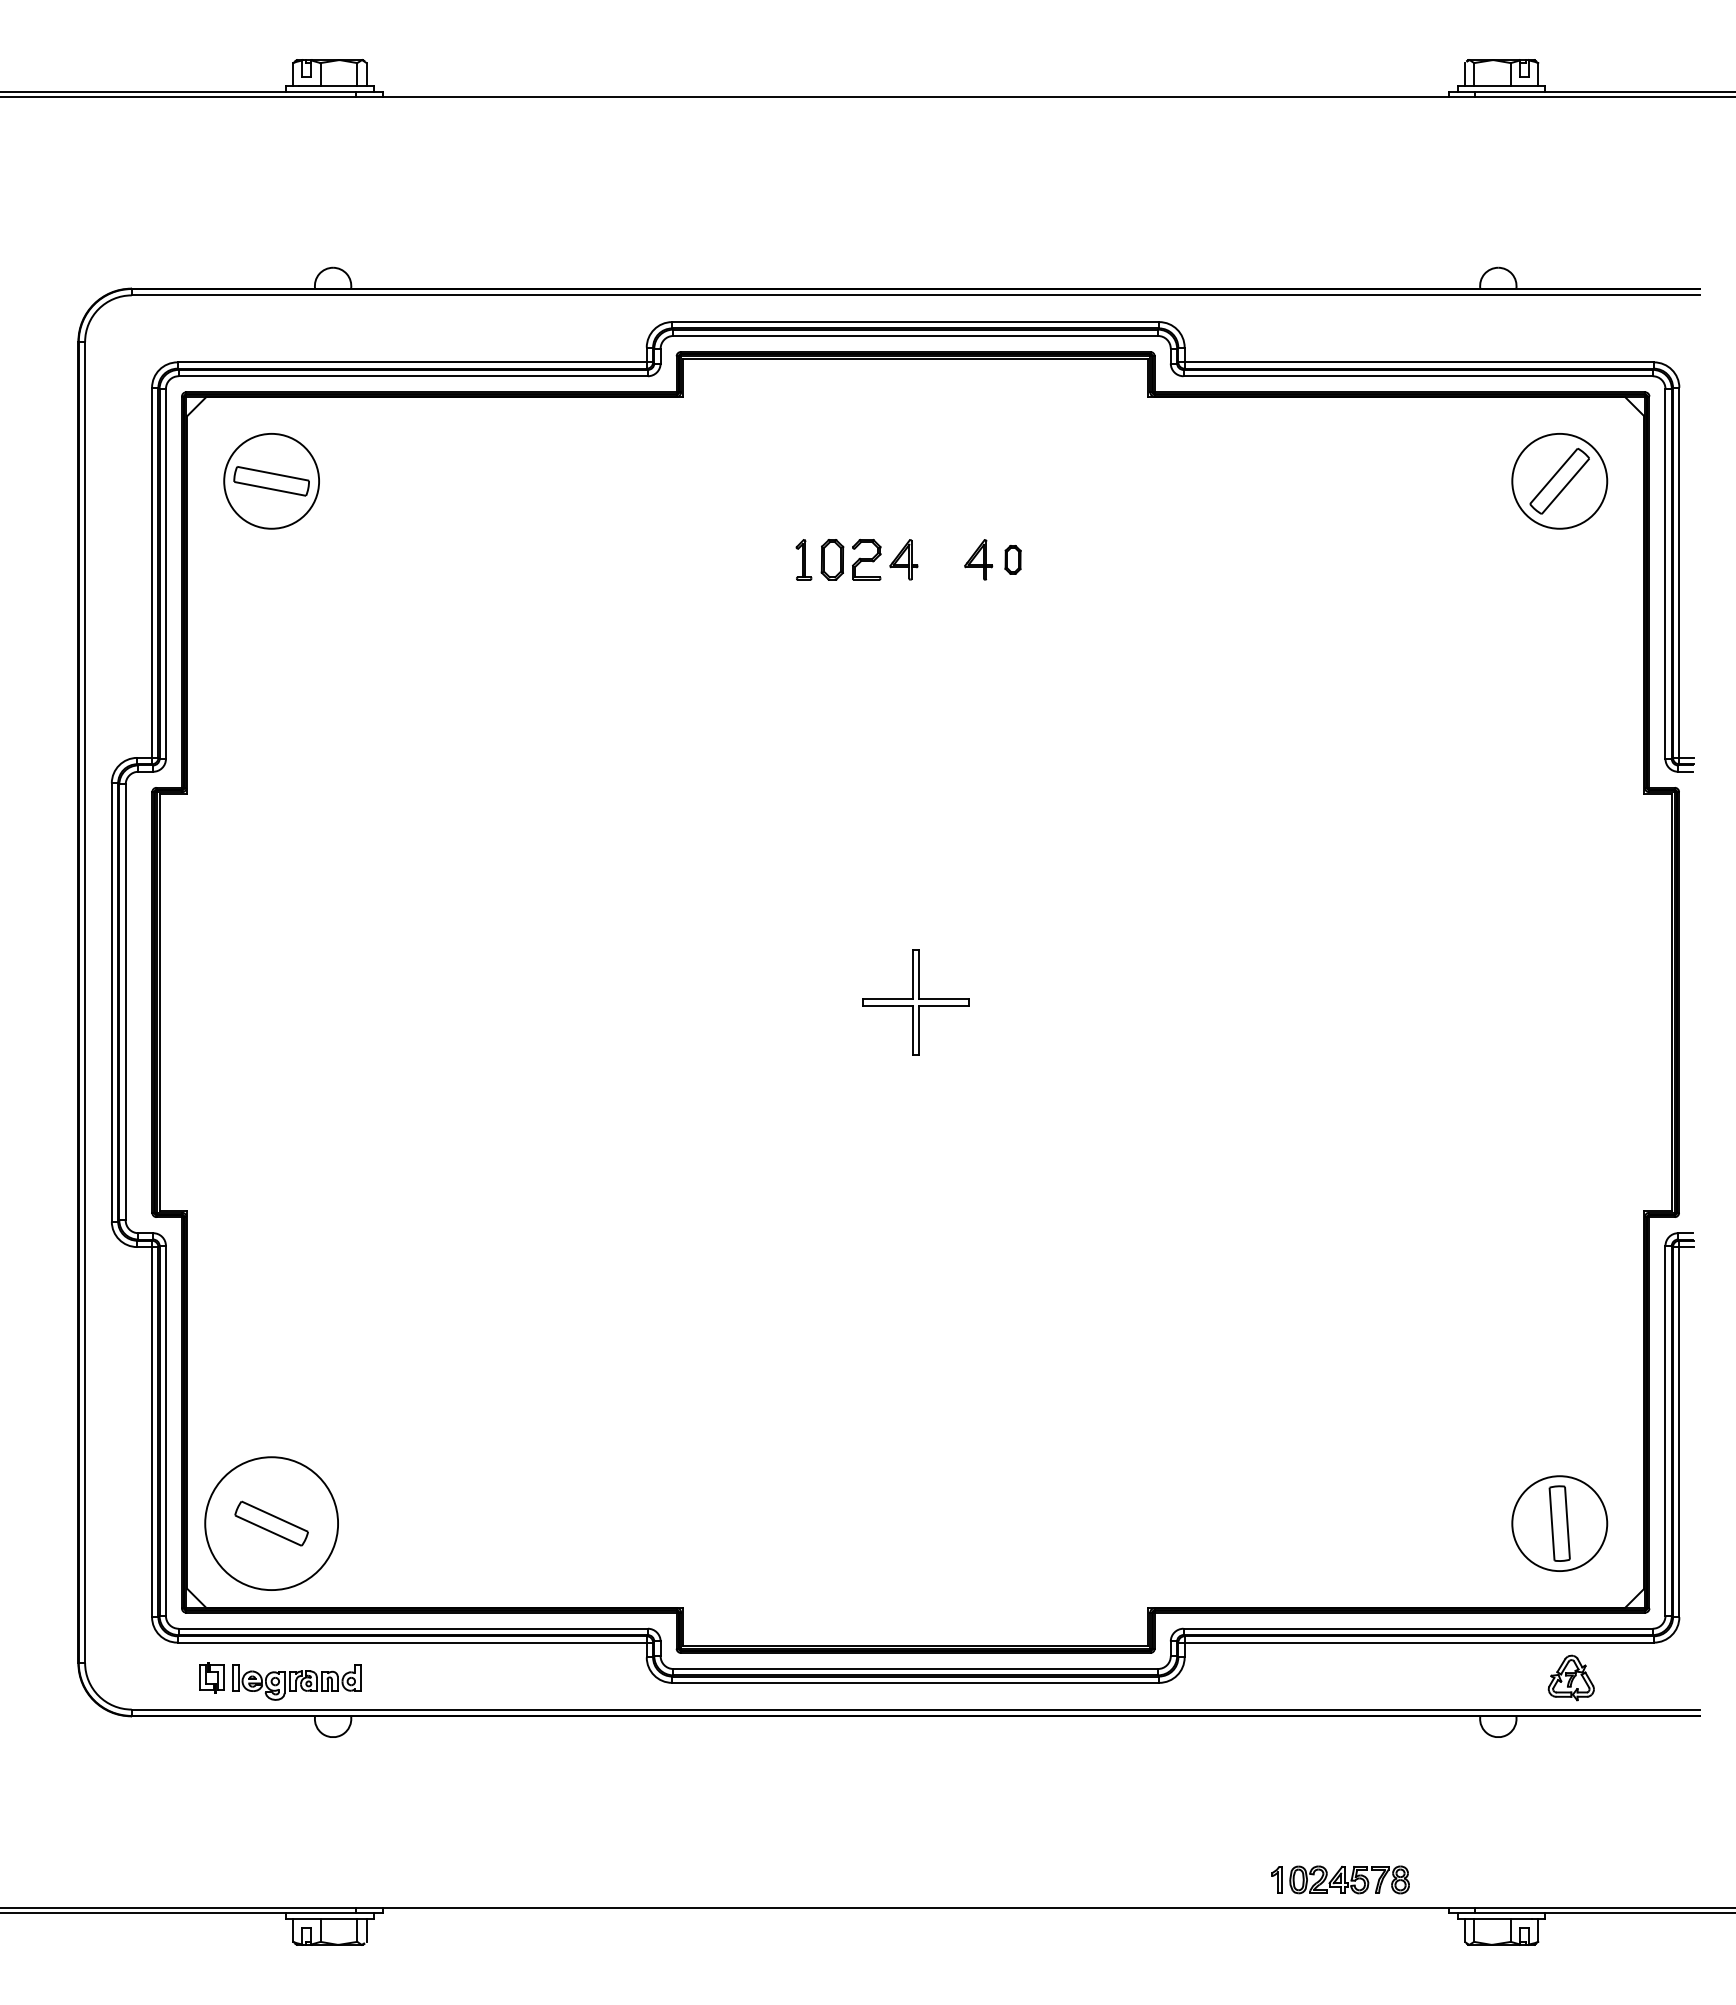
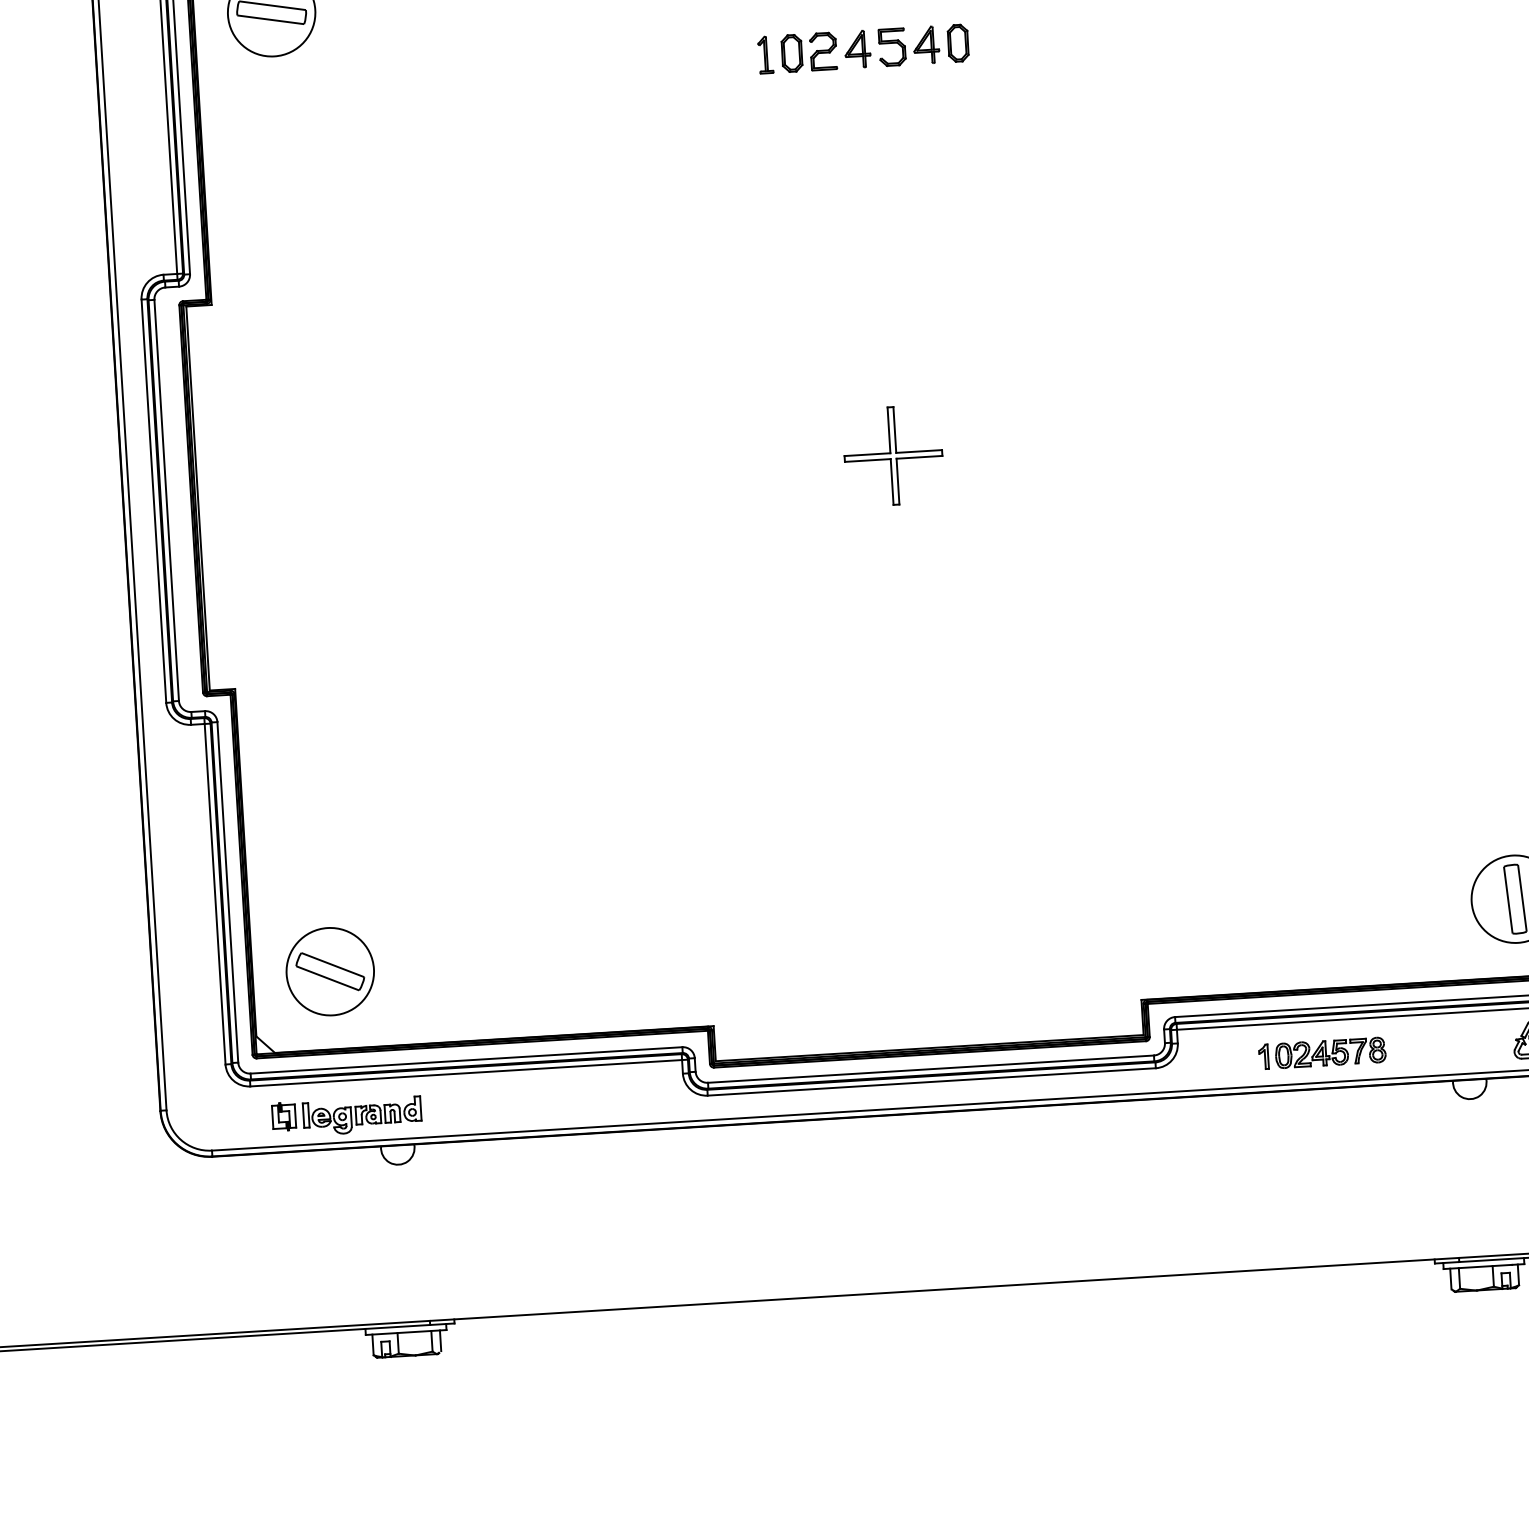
part: (941, 559) -> (892, 47), added
part: (1012, 559) -> (957, 43), size x1.43
circle: (271, 1523) -> (330, 971), size x0.71
part: (1340, 1879) -> (1322, 1053), moved

